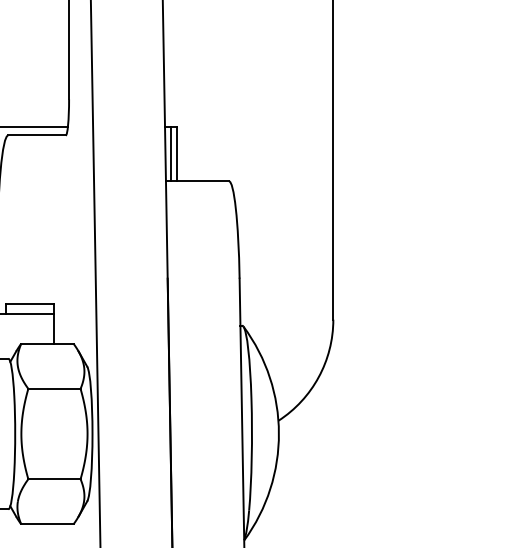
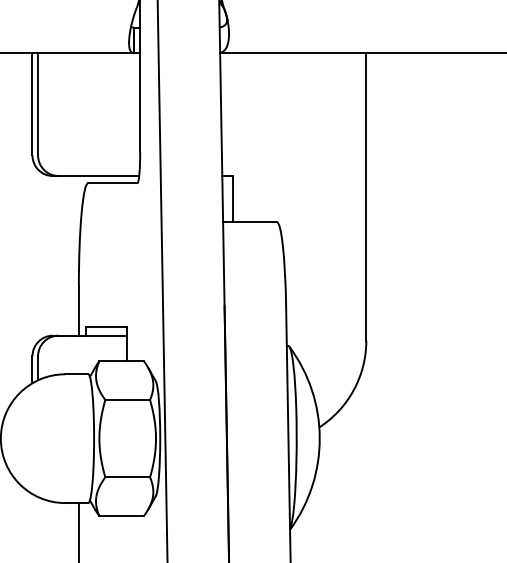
line: (171, 154) -> (227, 199), removed

